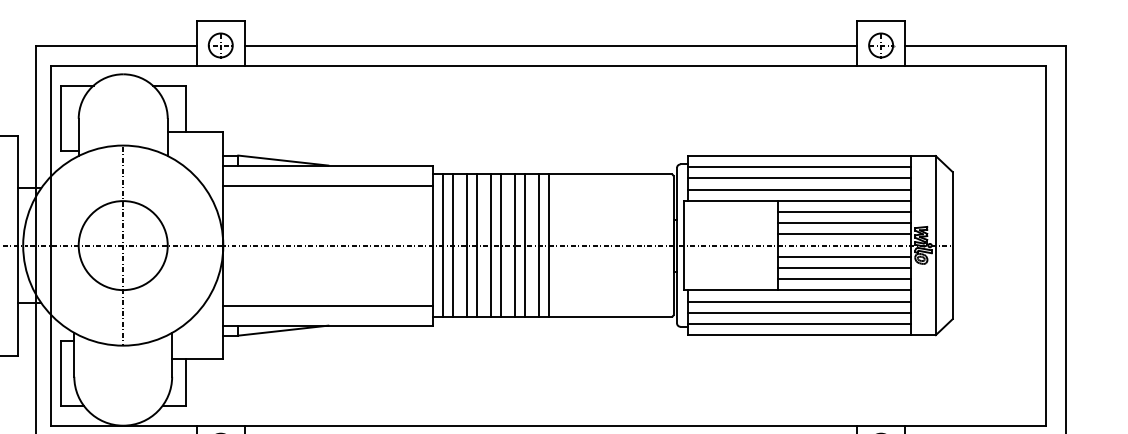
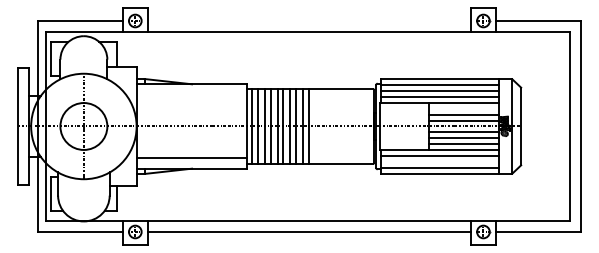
line: (549, 46) -> (308, 21), removed
line: (327, 184) -> (191, 94), removed
line: (845, 211) -> (464, 108), removed
line: (799, 312) -> (440, 161), removed

